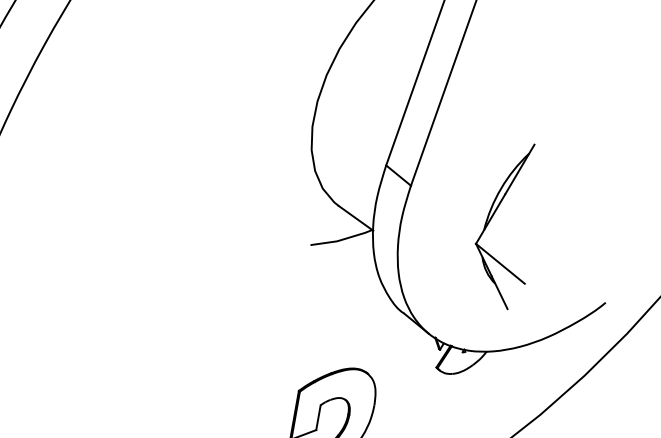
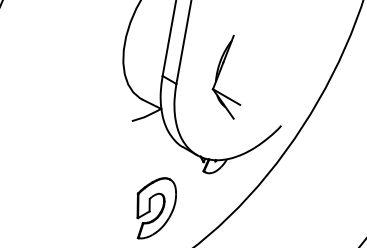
part: (496, 214) -> (220, 73), moved

